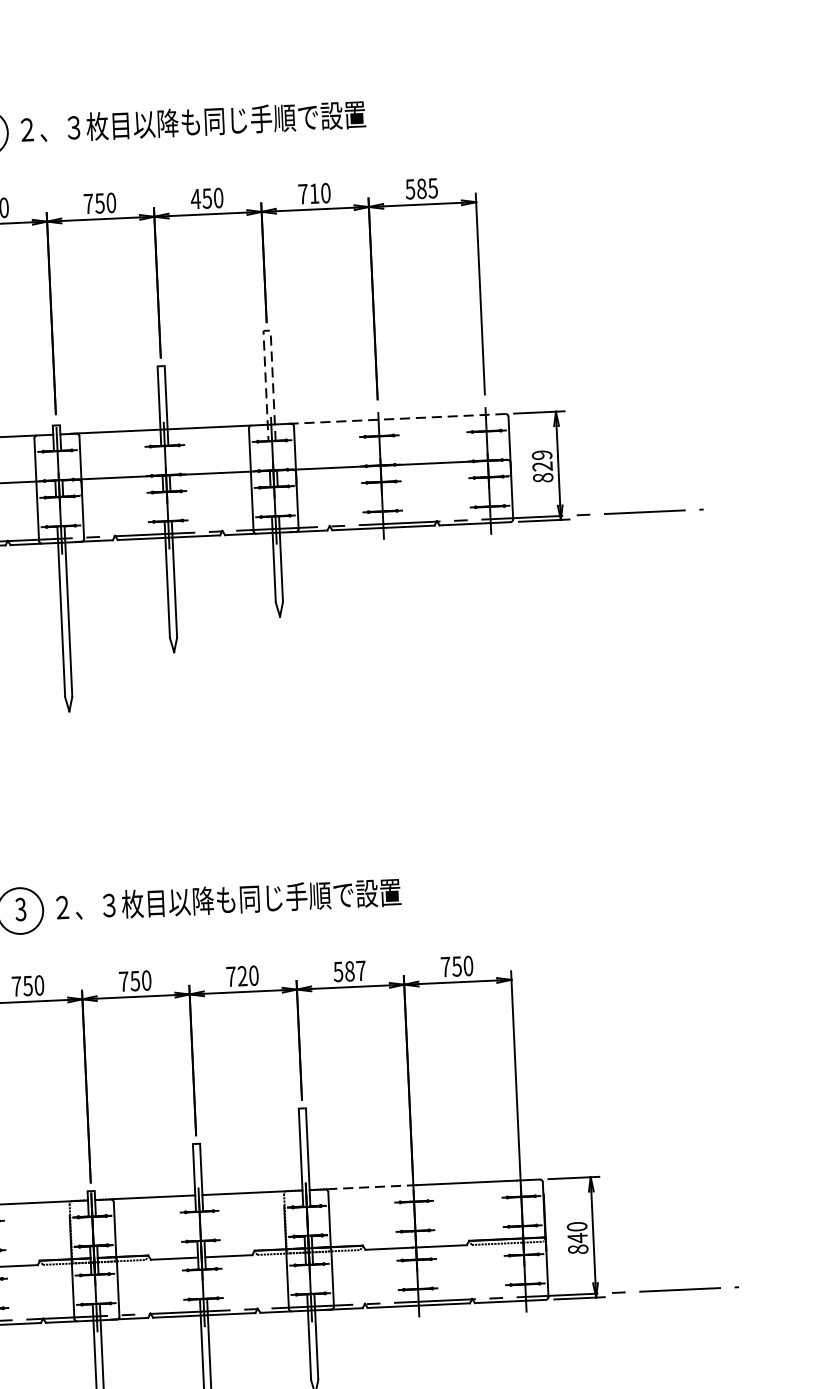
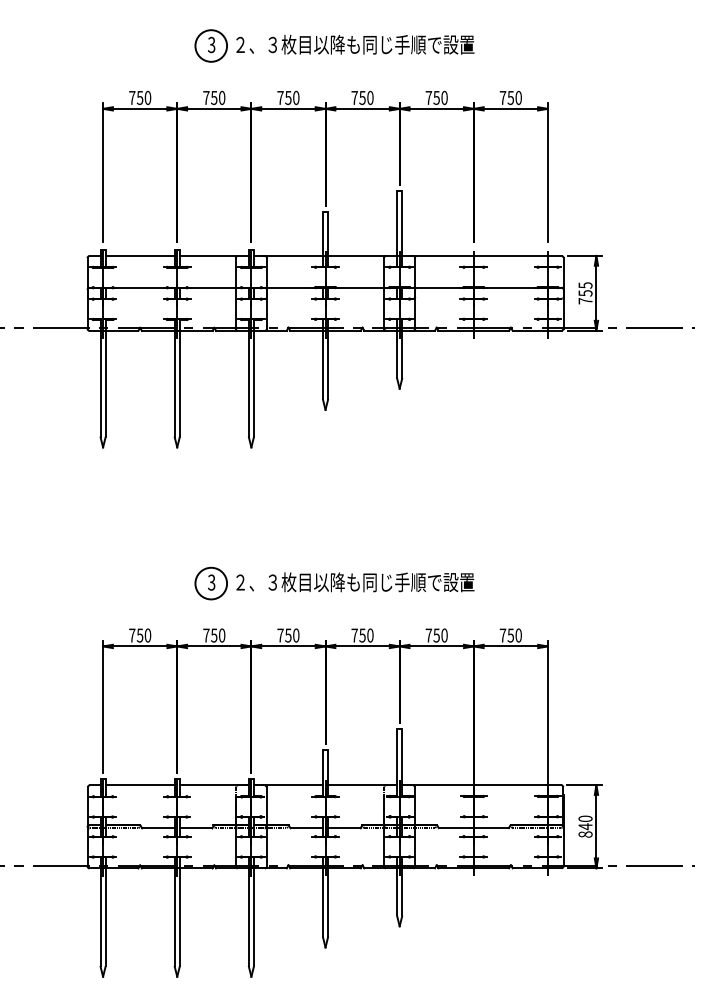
text: (421, 188) -> (510, 97), 585 -> 750
text: (314, 194) -> (436, 98), 710 -> 750
text: (195, 198) -> (354, 97), 450 -> 750
line: (266, 331) -> (399, 191), dashed -> solid
line: (395, 418) -> (485, 255), dashed -> solid
text: (542, 466) -> (585, 293), 829 -> 755
text: (349, 971) -> (436, 635), 587 -> 750
text: (242, 976) -> (362, 635), 720 -> 750
line: (372, 1187) -> (445, 785), dashed -> solid

